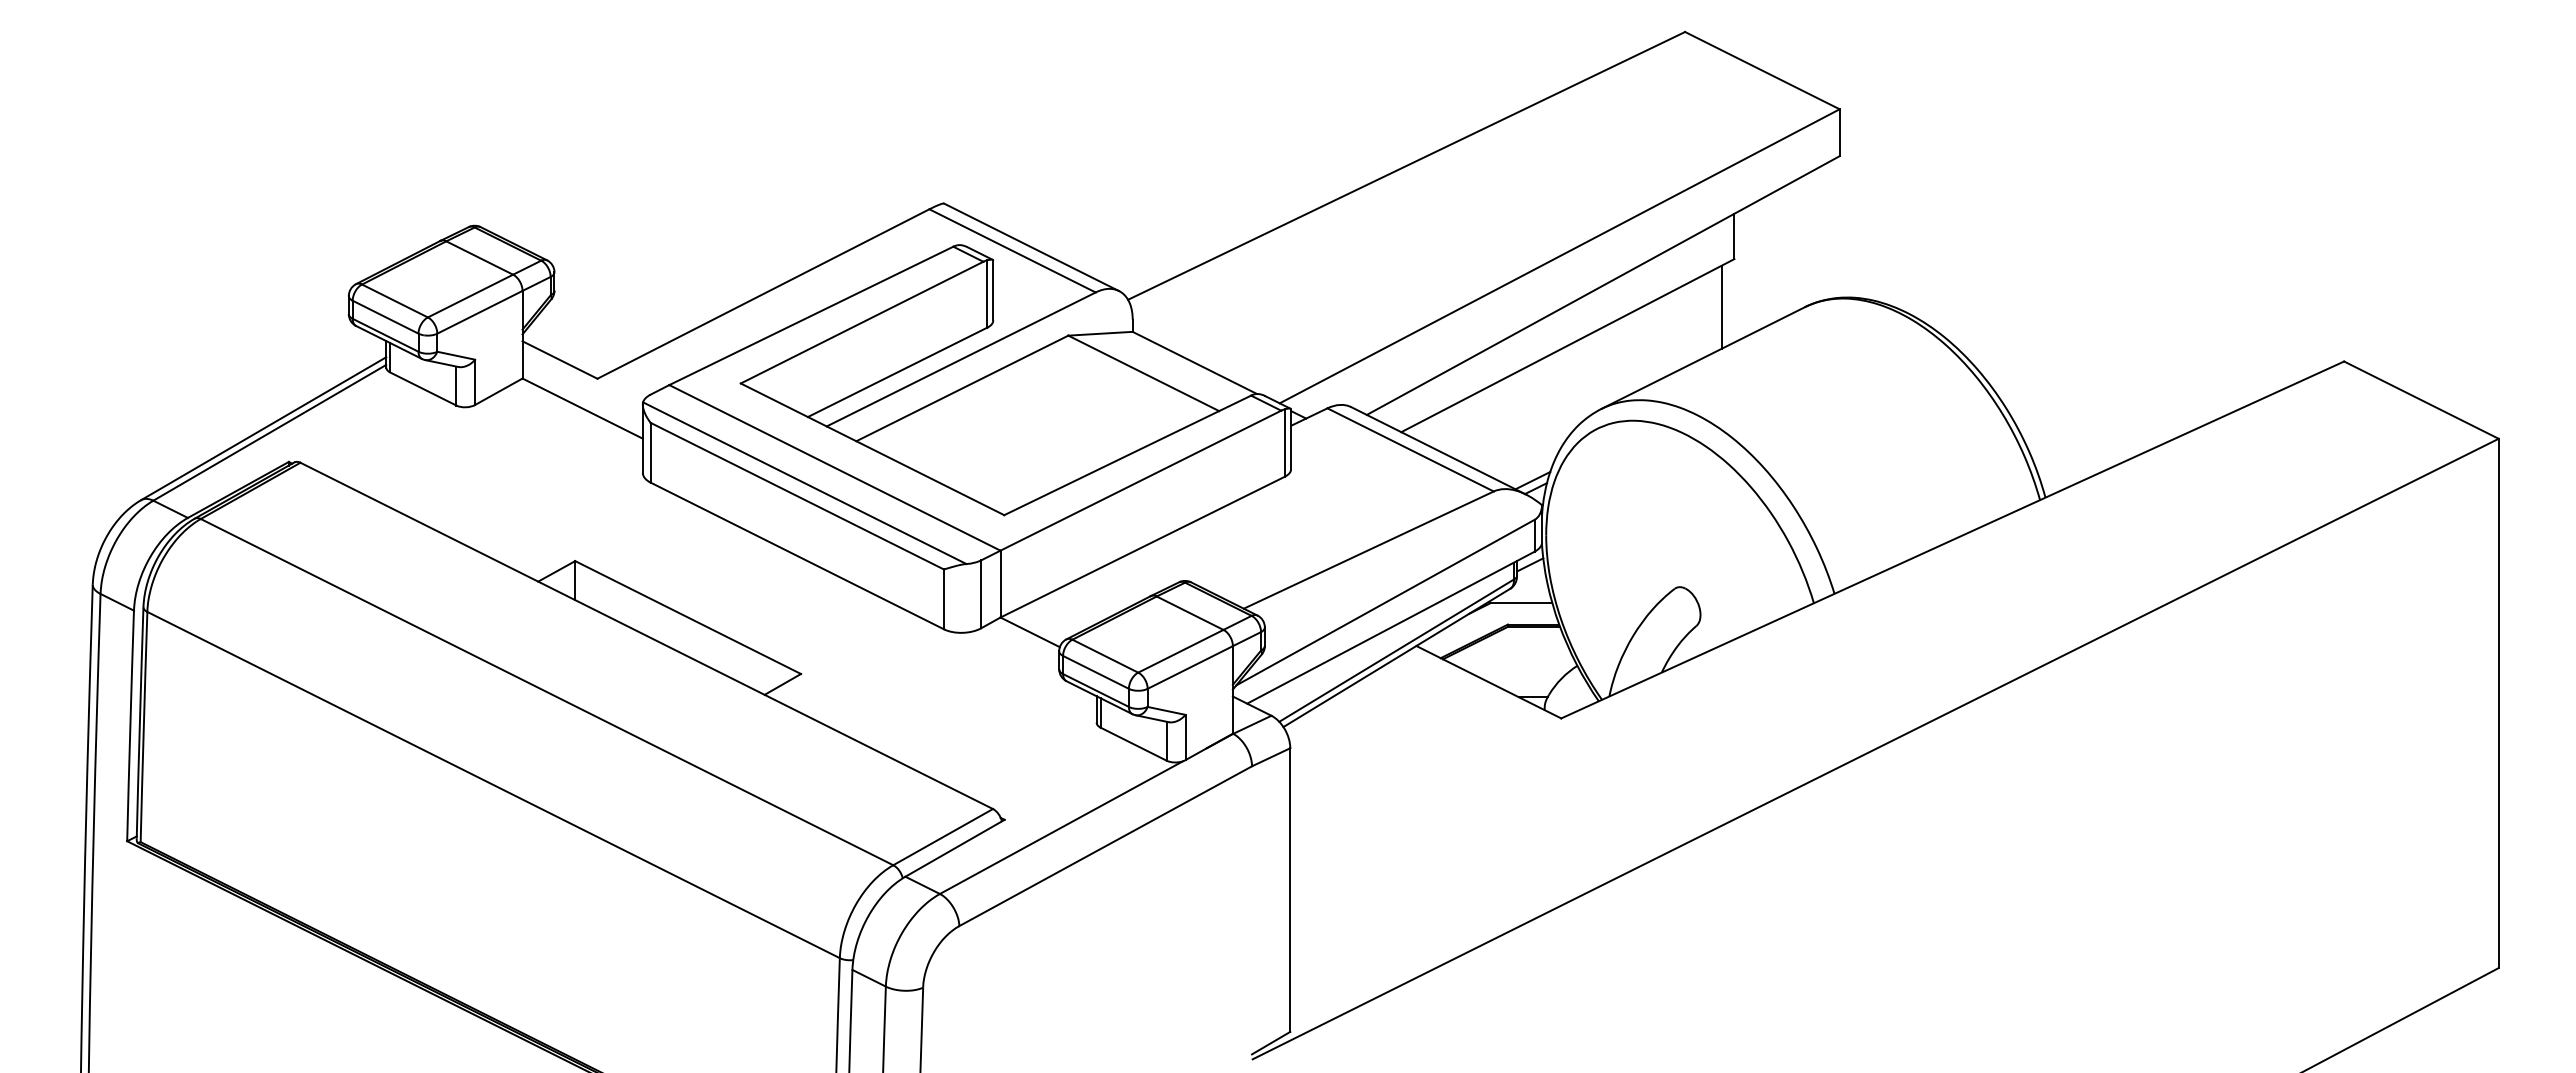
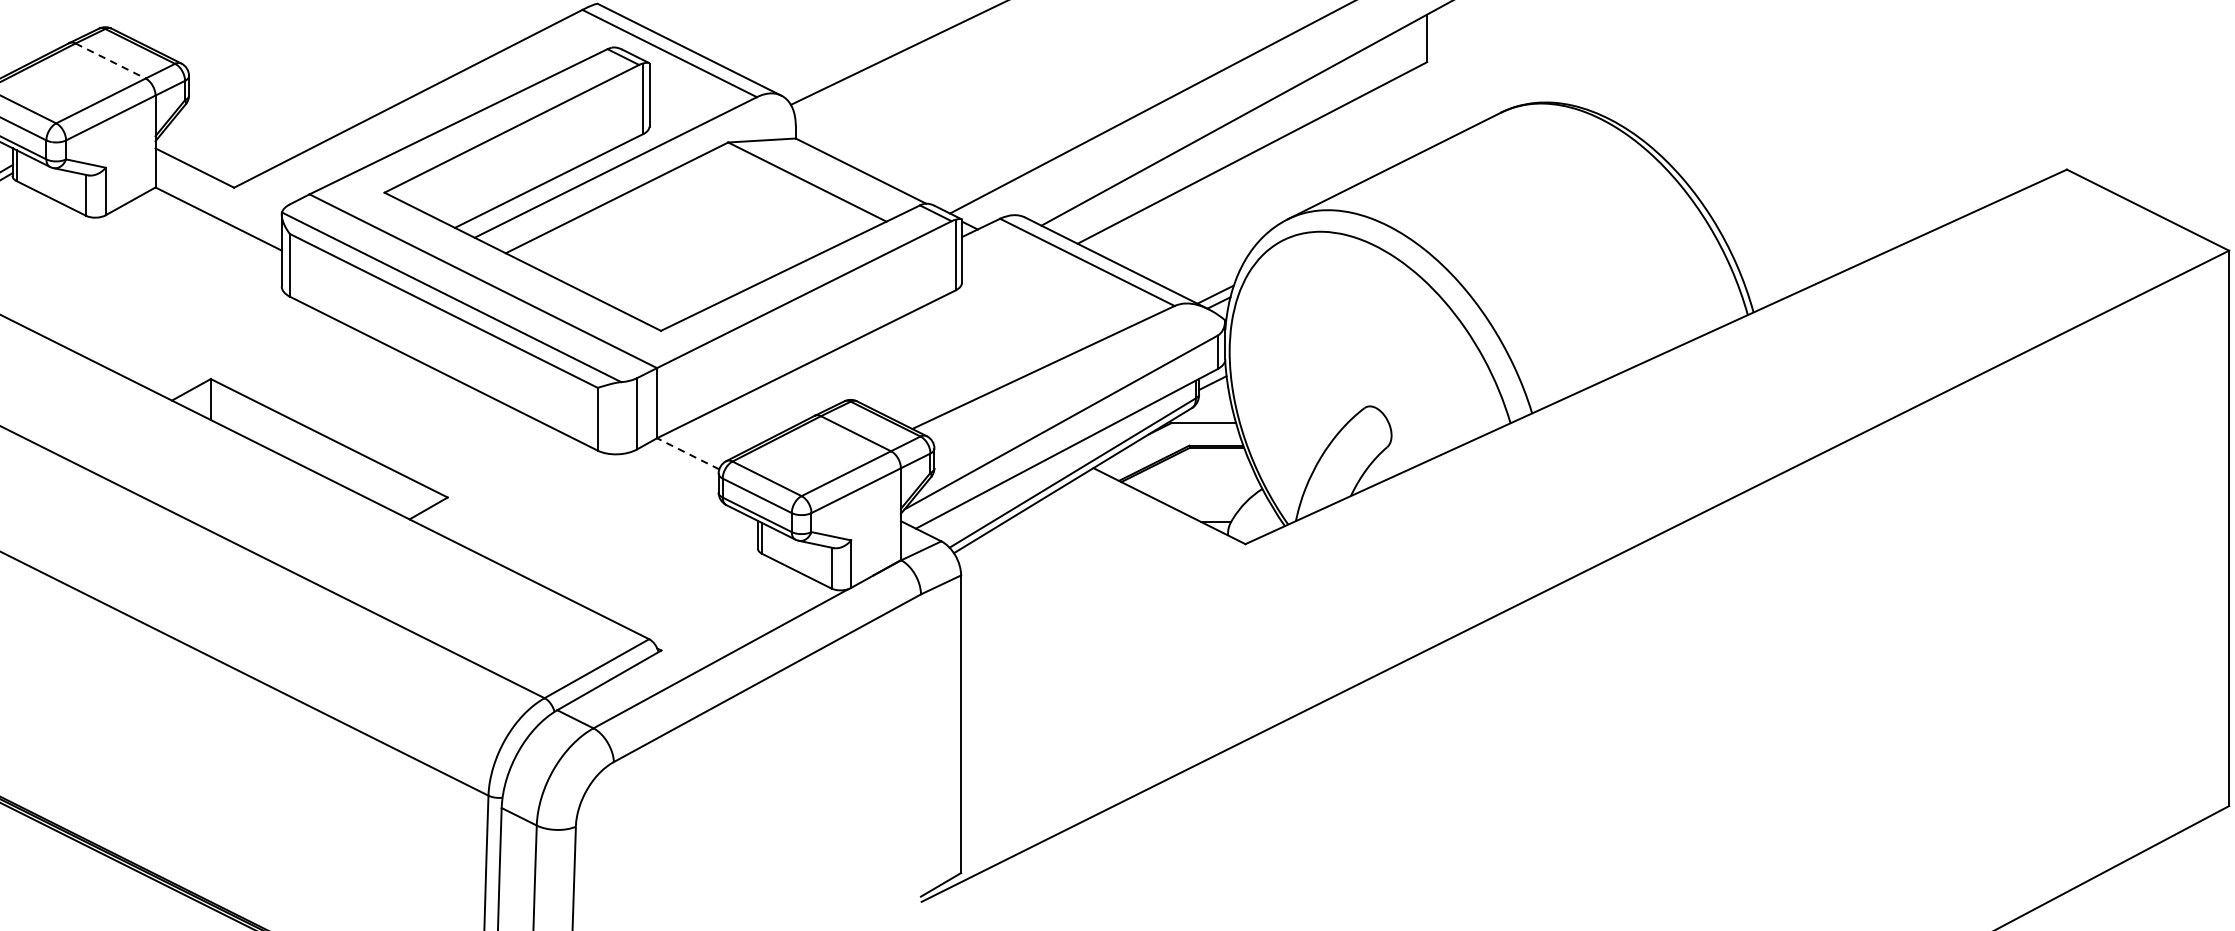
line: (480, 258) -> (111, 61), solid -> dashed
line: (1721, 306) -> (1413, 111), removed
line: (1029, 632) -> (687, 453), solid -> dashed

